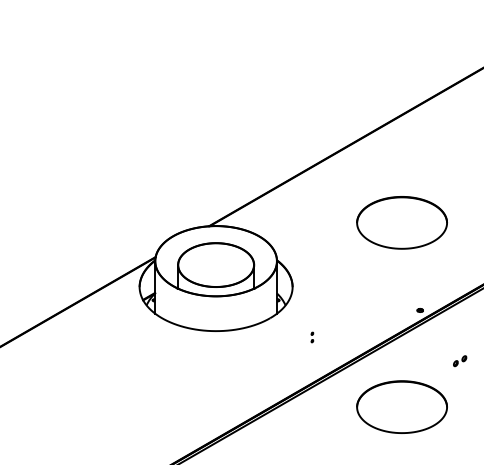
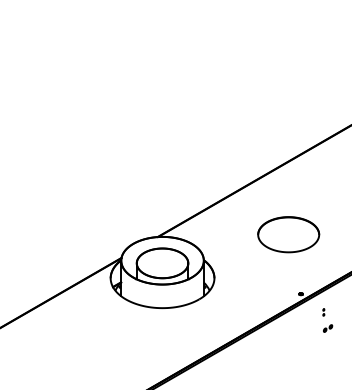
part: (311, 337) -> (323, 312), moved
part: (401, 406) -> (288, 359), removed

